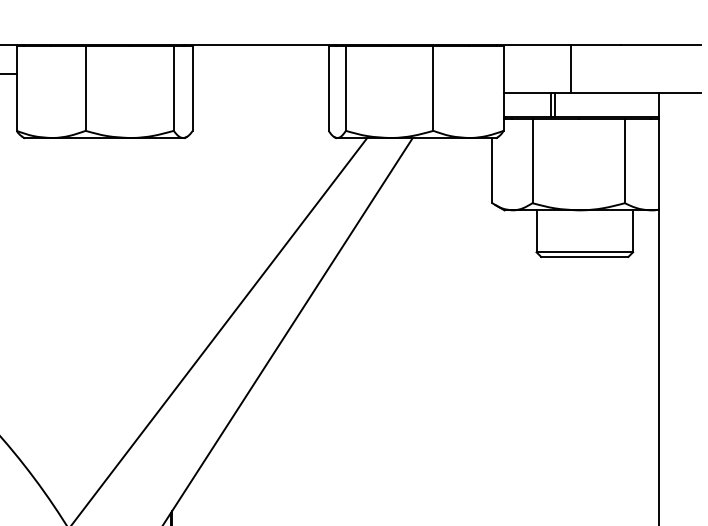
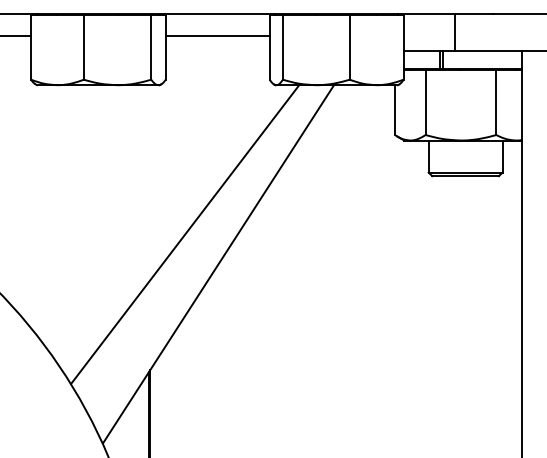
line: (260, 73) -> (217, 35), added

